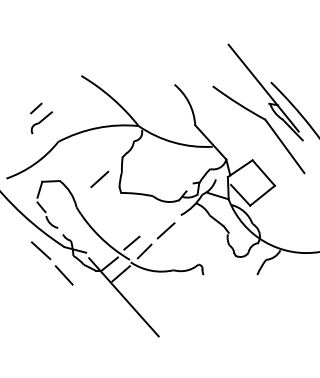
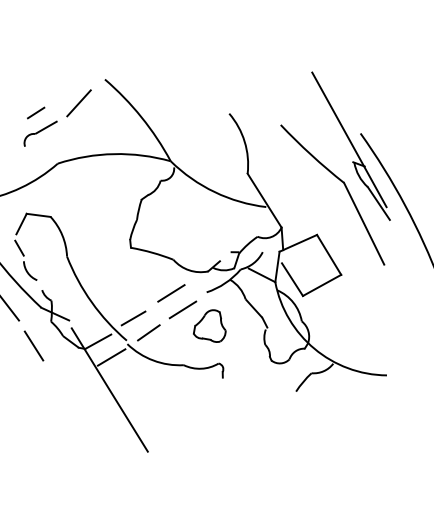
line: (65, 95) -> (78, 102), added
line: (99, 179) -> (170, 293), moved
part: (188, 238) -> (211, 325), added

